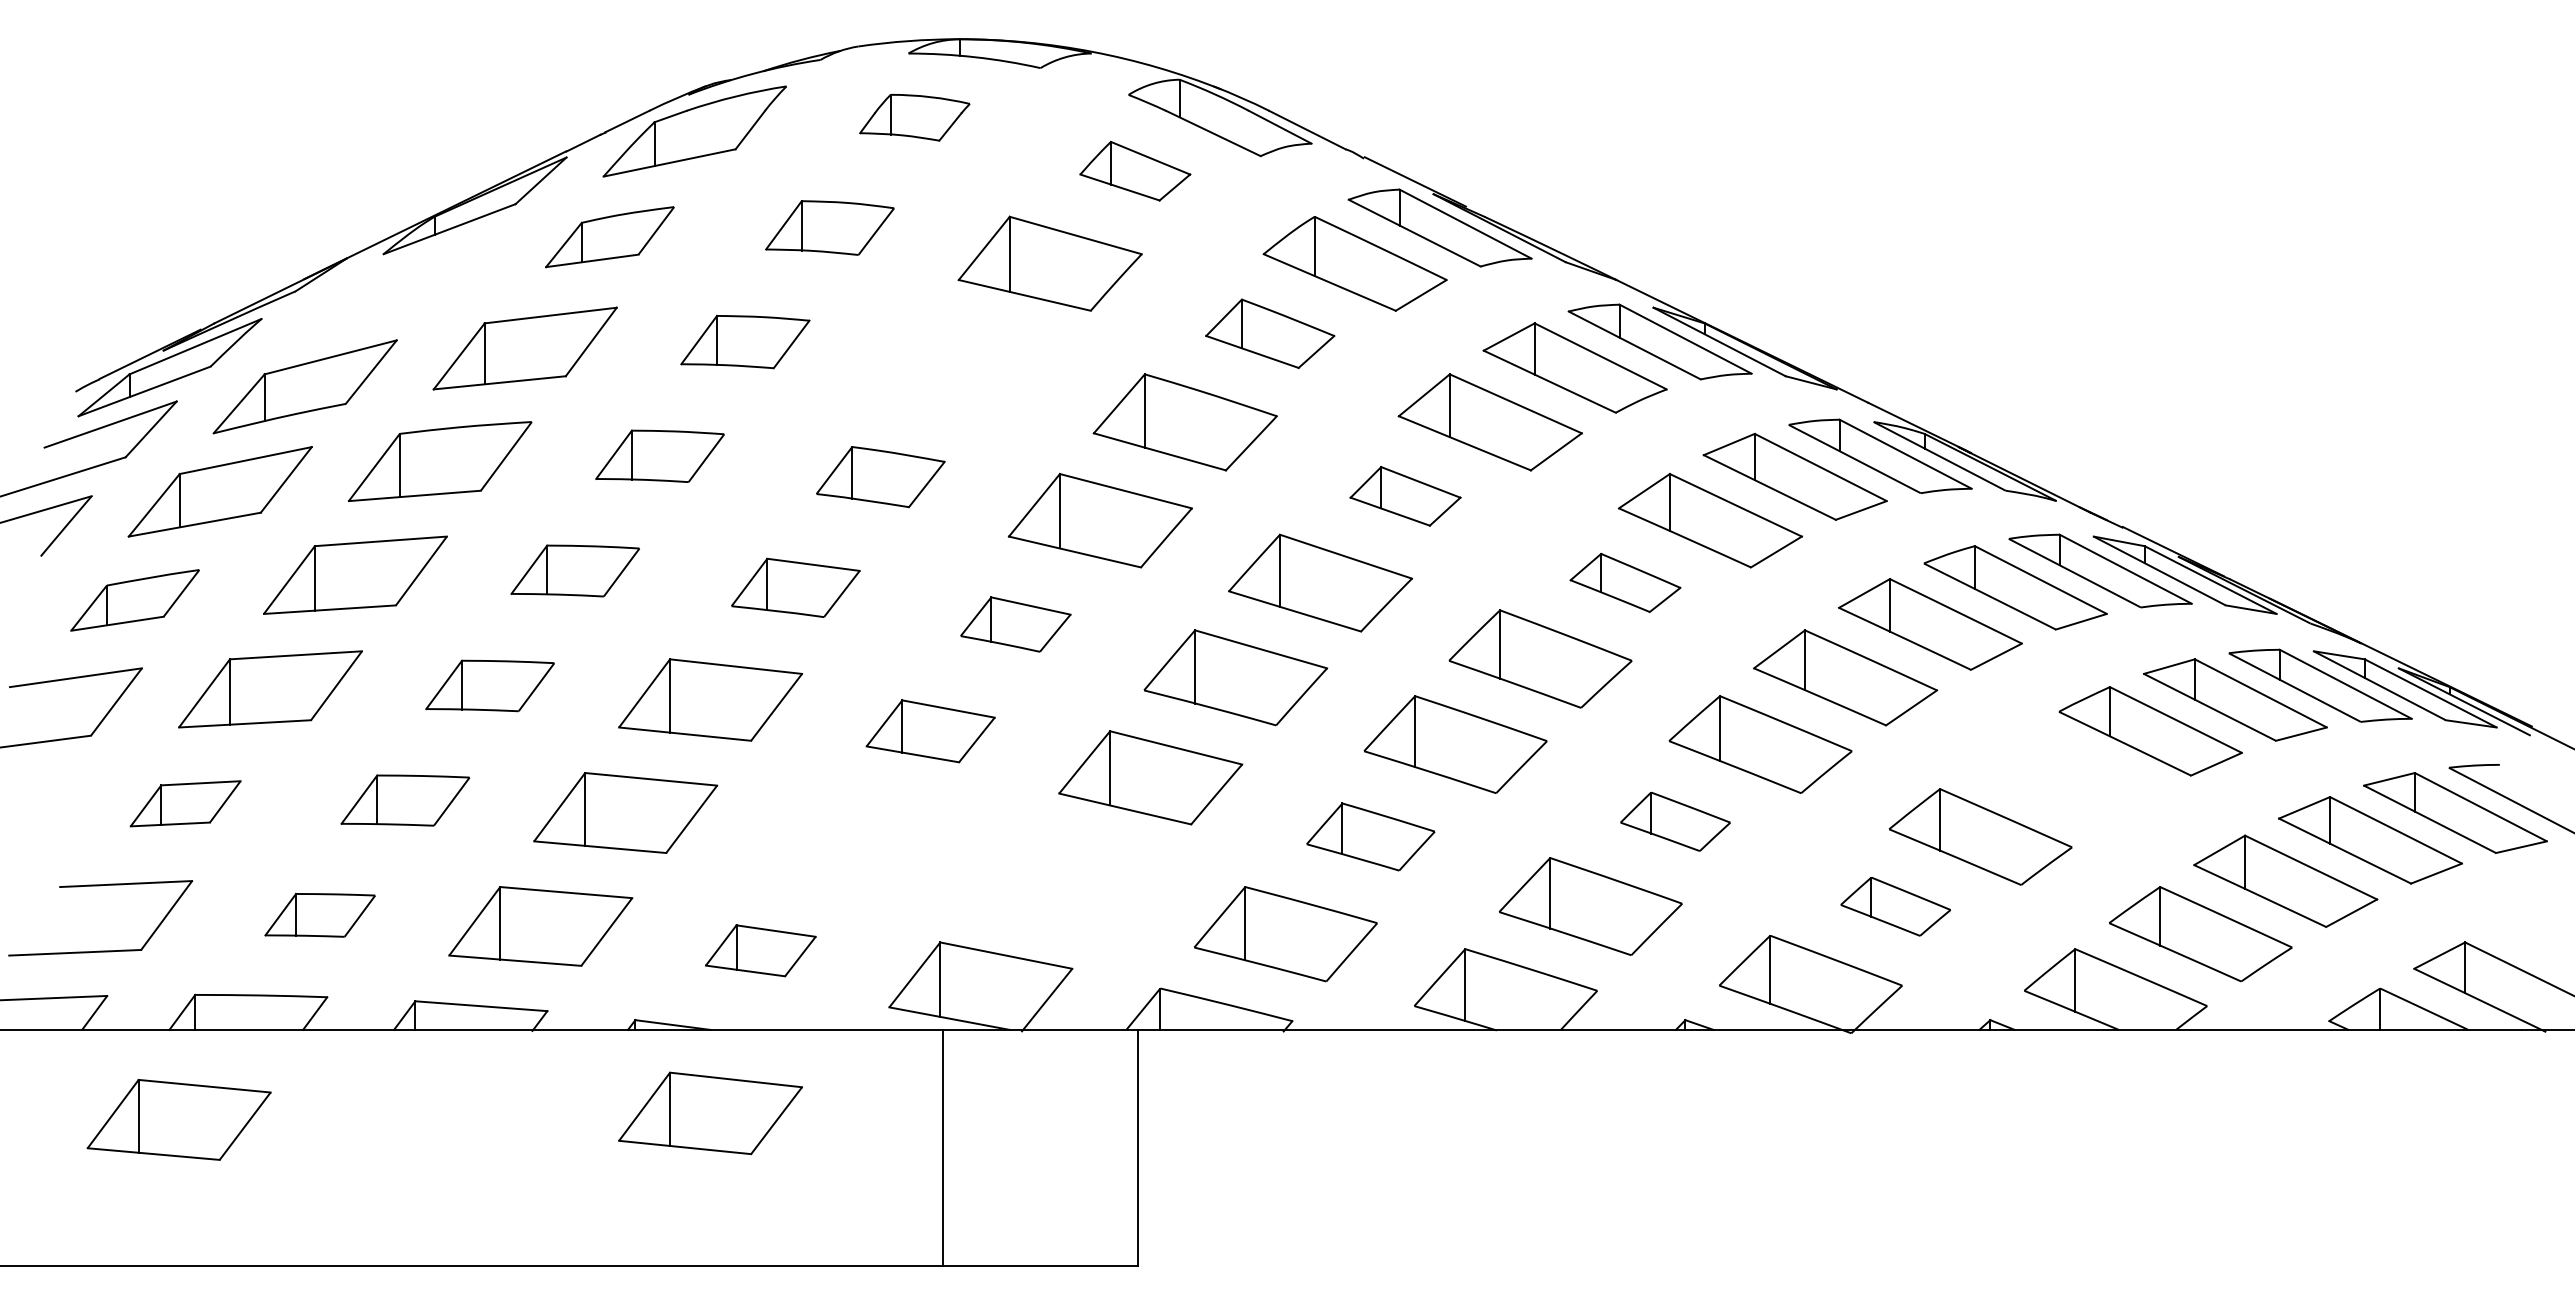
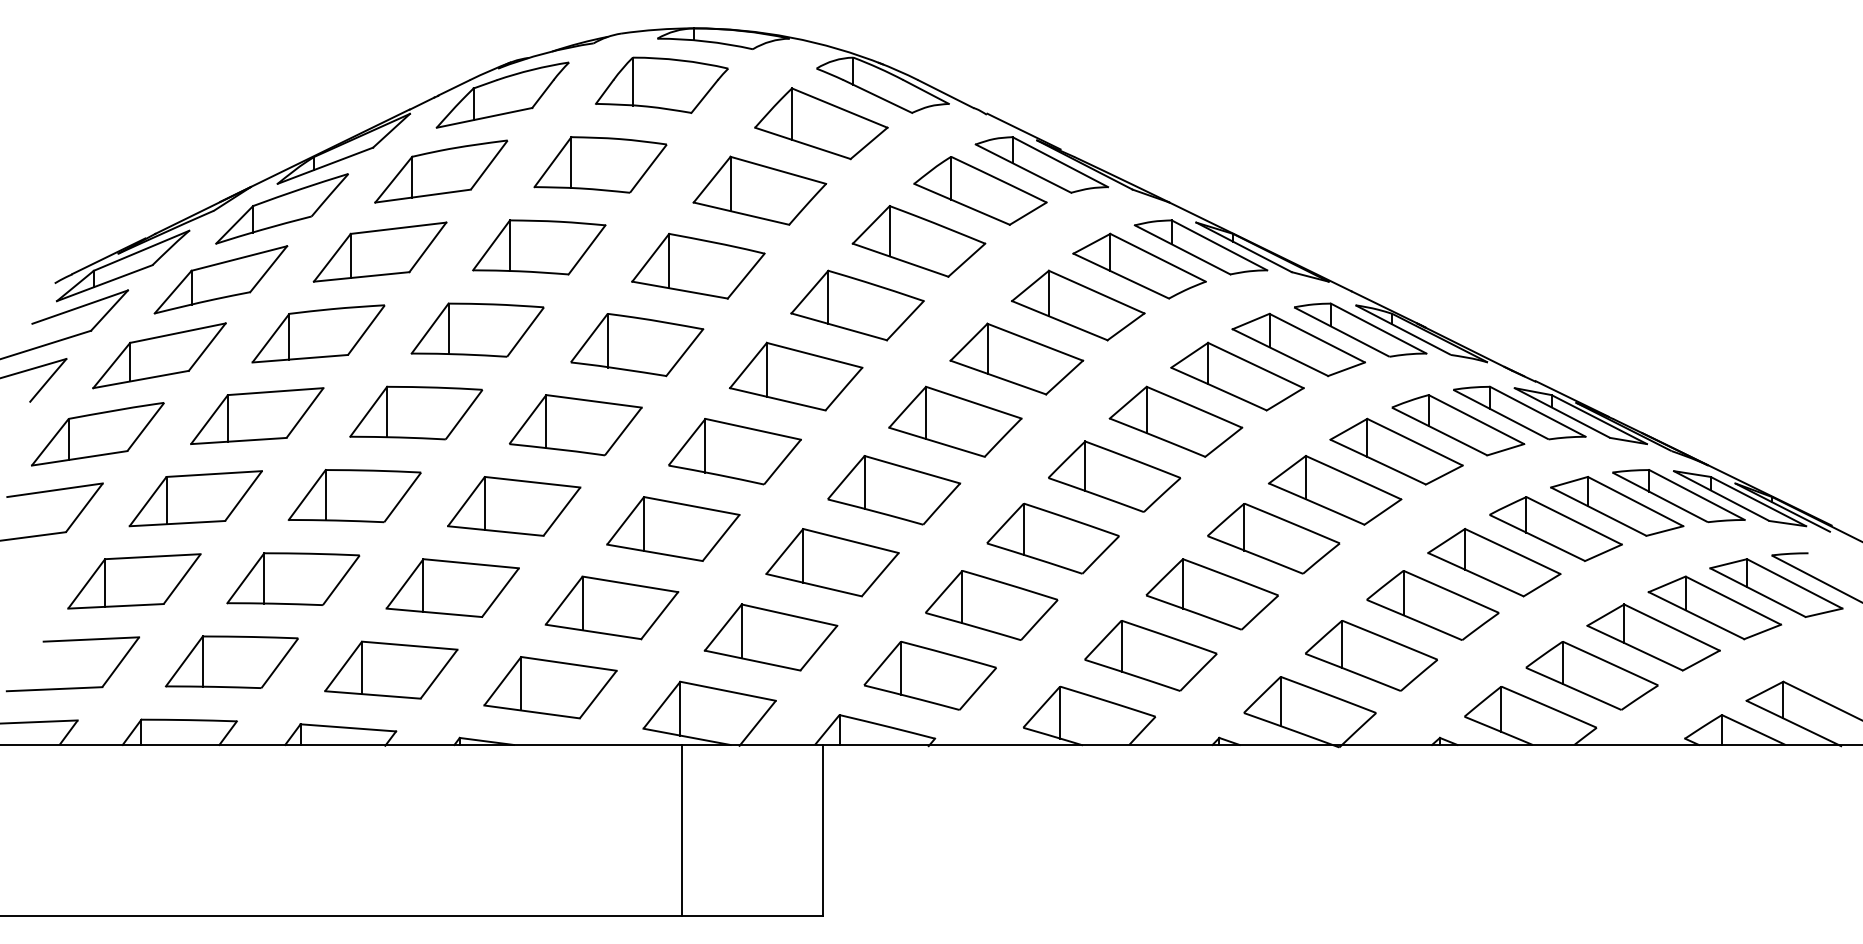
part: (914, 116) -> (661, 84), size x1.67
part: (1135, 170) -> (821, 123), size x1.67
part: (829, 227) -> (600, 164), size x1.43
part: (610, 237) -> (441, 171), size x1.43
part: (388, 288) -> (281, 208), added
part: (1269, 333) -> (918, 241), size x1.43
part: (745, 342) -> (539, 247), size x1.43
part: (965, 367) -> (698, 265), added
part: (659, 455) -> (477, 329), size x1.43
part: (881, 477) -> (637, 345), size x1.43
part: (1405, 495) -> (1016, 358), size x1.67
part: (575, 570) -> (416, 412), size x1.43
part: (1624, 582) -> (1175, 421), size x1.67
part: (795, 588) -> (575, 425), size x1.43
part: (134, 600) -> (97, 434), size x1.43
part: (1015, 624) -> (734, 451), size x1.67
part: (489, 686) -> (354, 496), size x1.43
part: (930, 730) -> (673, 528), size x1.43
part: (2065, 777) -> (1494, 562), added
part: (405, 799) -> (293, 578), size x1.43
part: (185, 803) -> (134, 581), size x1.67
part: (1674, 821) -> (1211, 594), size x1.67
part: (1370, 837) -> (991, 605), size x1.43
part: (845, 839) -> (611, 607), added
part: (1064, 881) -> (770, 637), added
part: (1895, 906) -> (1371, 655), size x1.67
part: (319, 914) -> (231, 661), size x1.67
part: (760, 950) -> (550, 687), size x1.67
part: (711, 1113) -> (514, 805), removed
part: (178, 1119) -> (129, 809), removed

